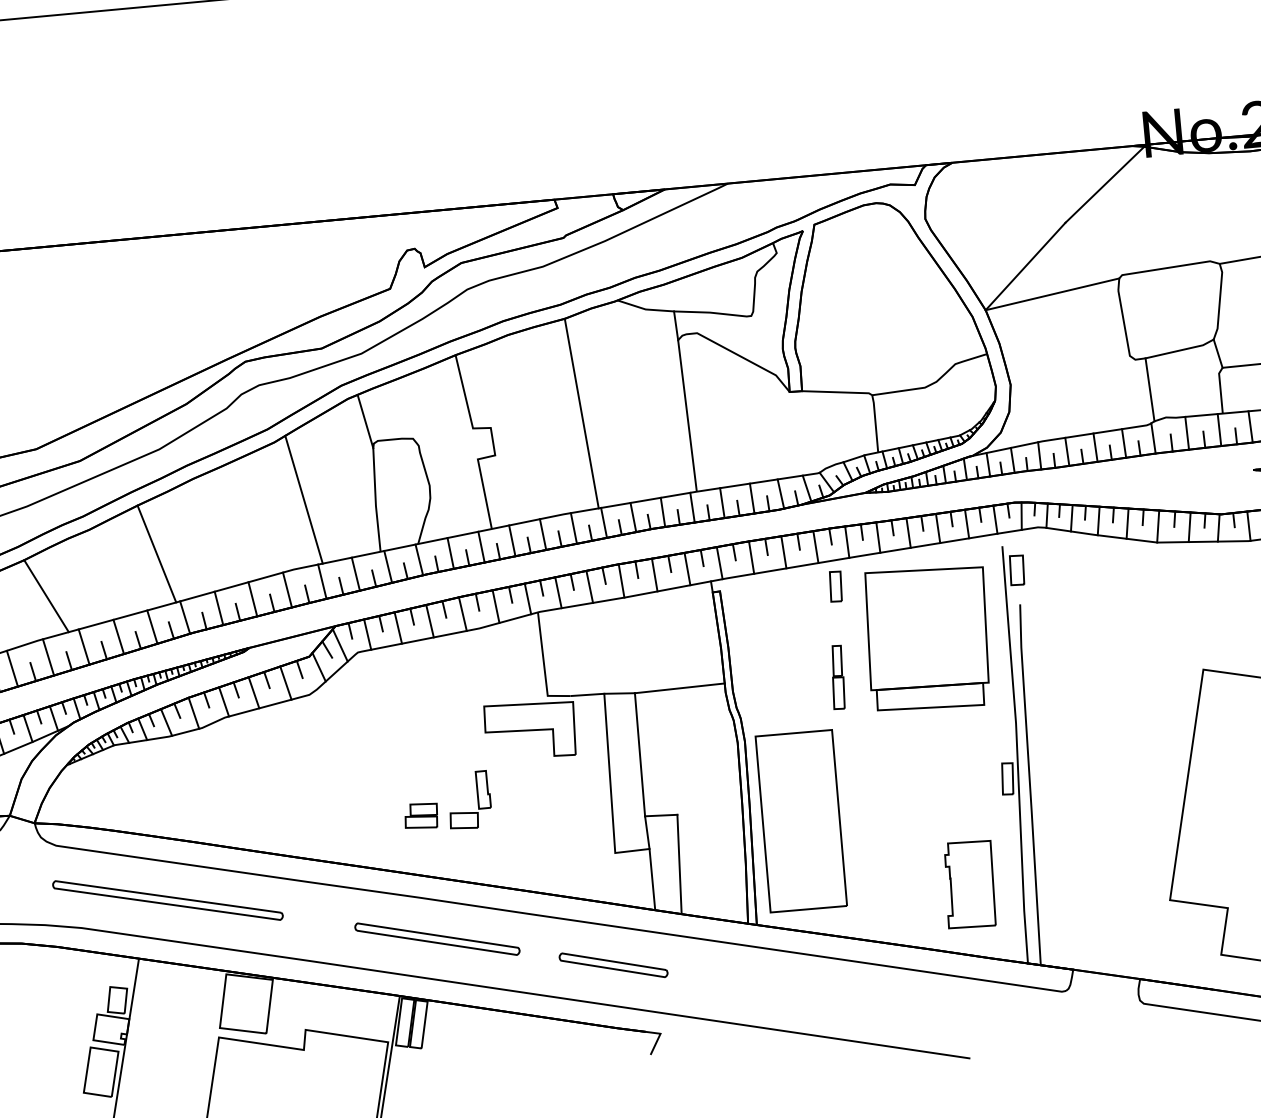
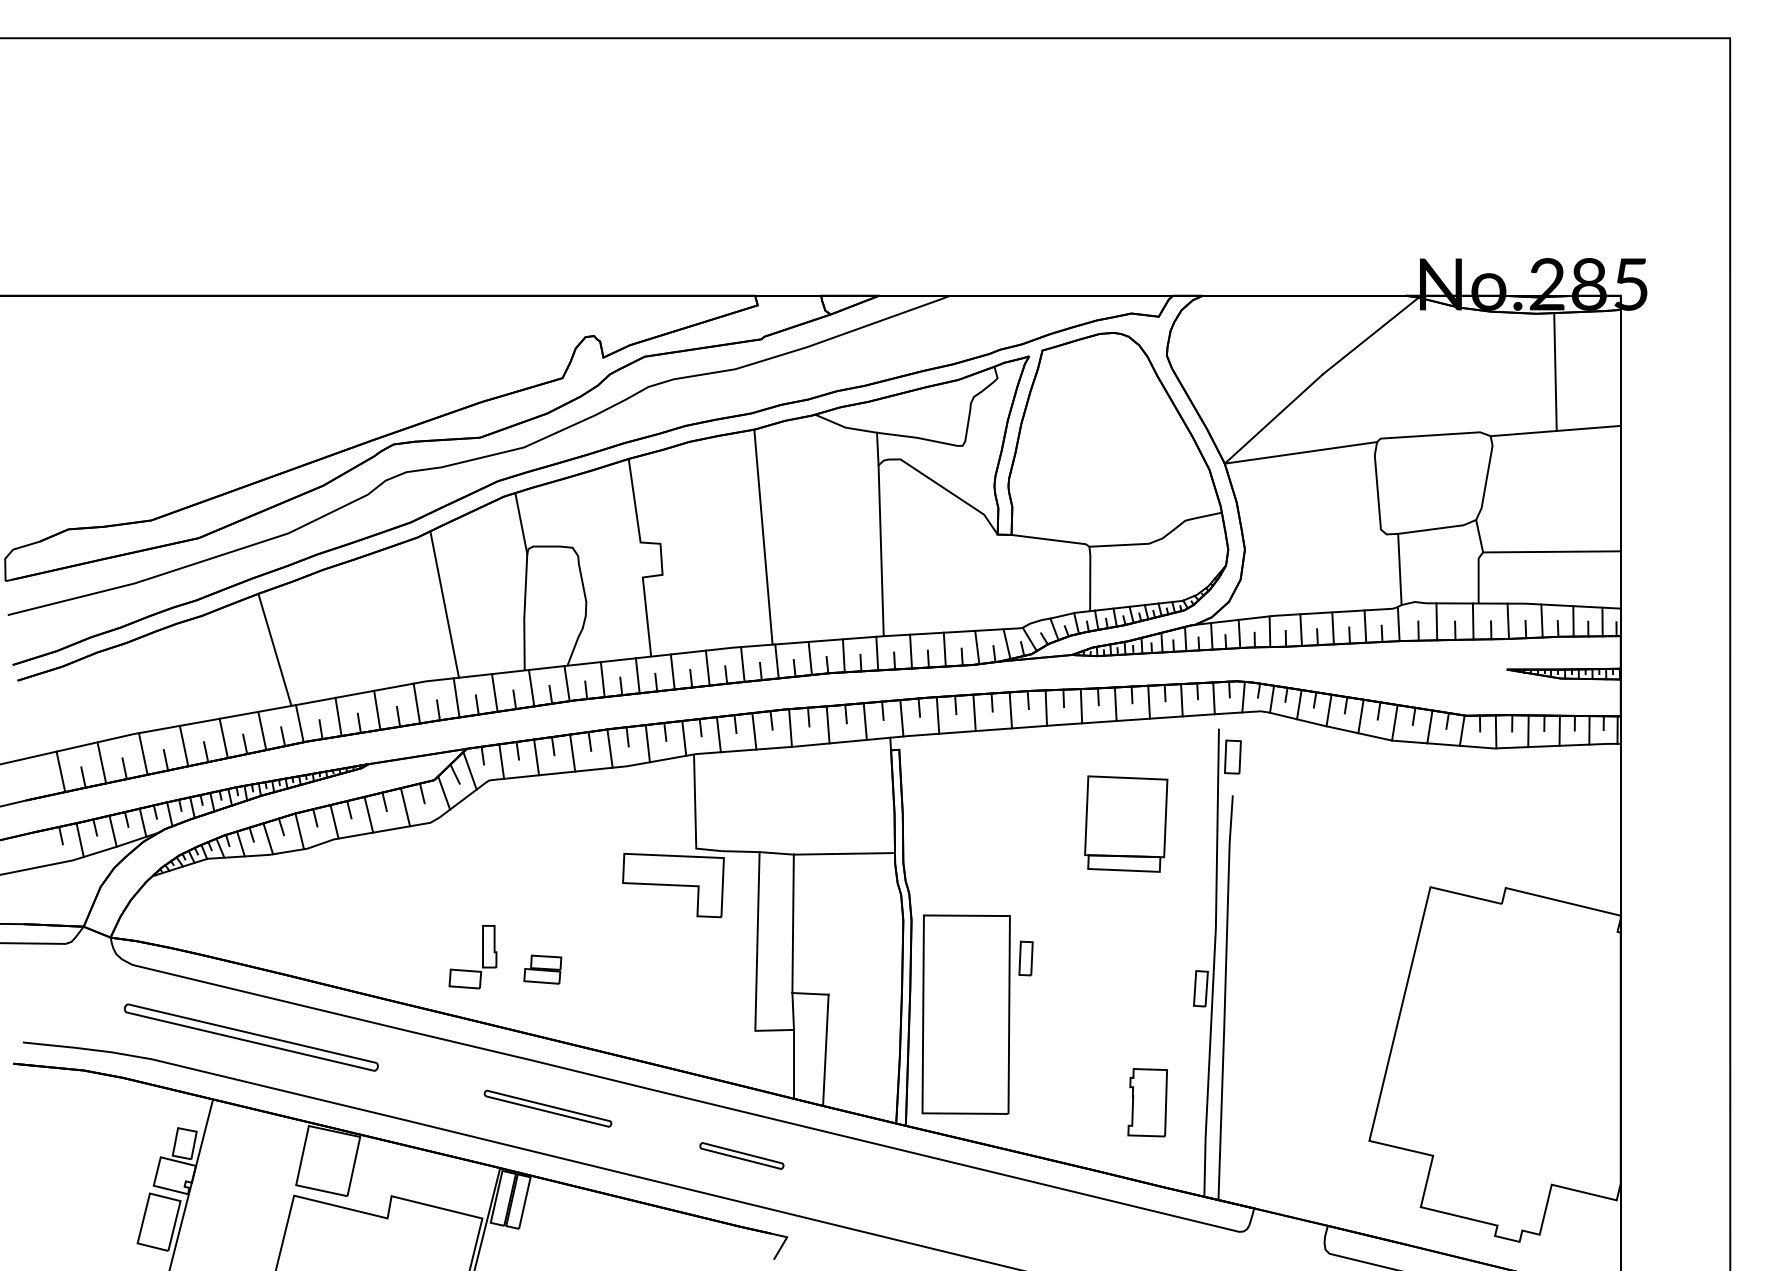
part: (835, 586) -> (1025, 958), moved
line: (46, 596) -> (147, 685), removed
part: (927, 638) -> (1125, 823), size x0.6
part: (837, 676) -> (1021, 857), removed
part: (477, 799) -> (482, 957), moved
part: (969, 884) -> (1147, 1102), size x0.7
part: (436, 939) -> (547, 1108), size x0.7
part: (613, 964) -> (741, 1155), size x0.7

